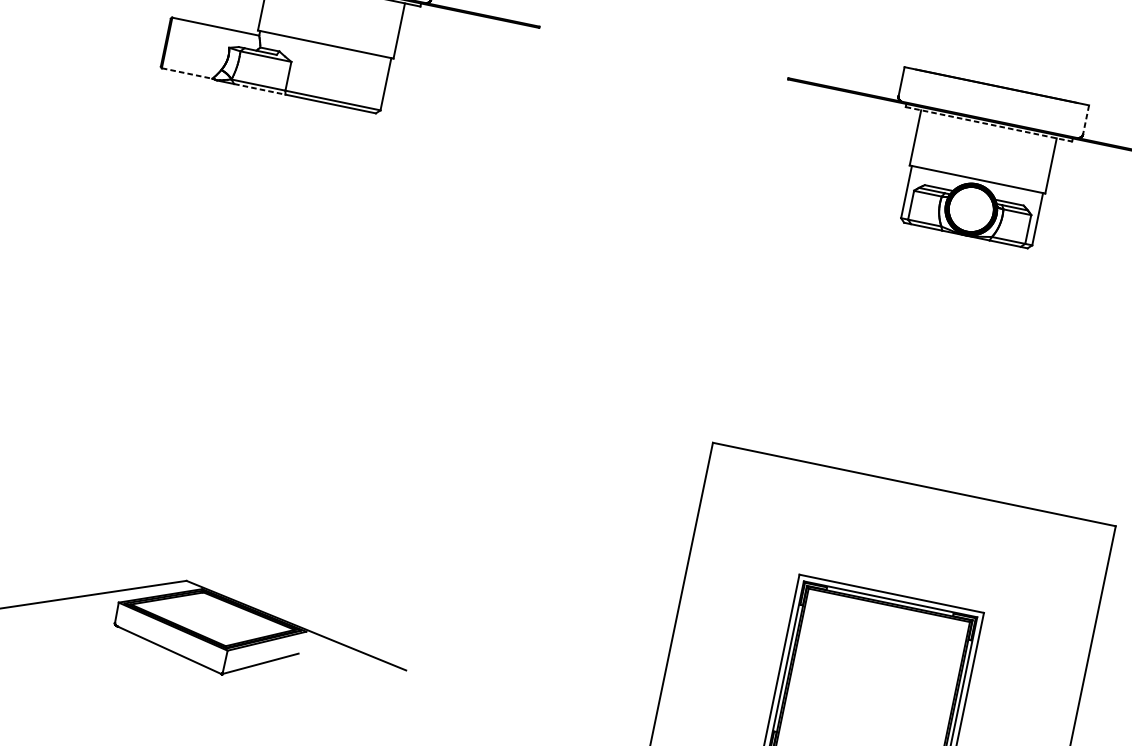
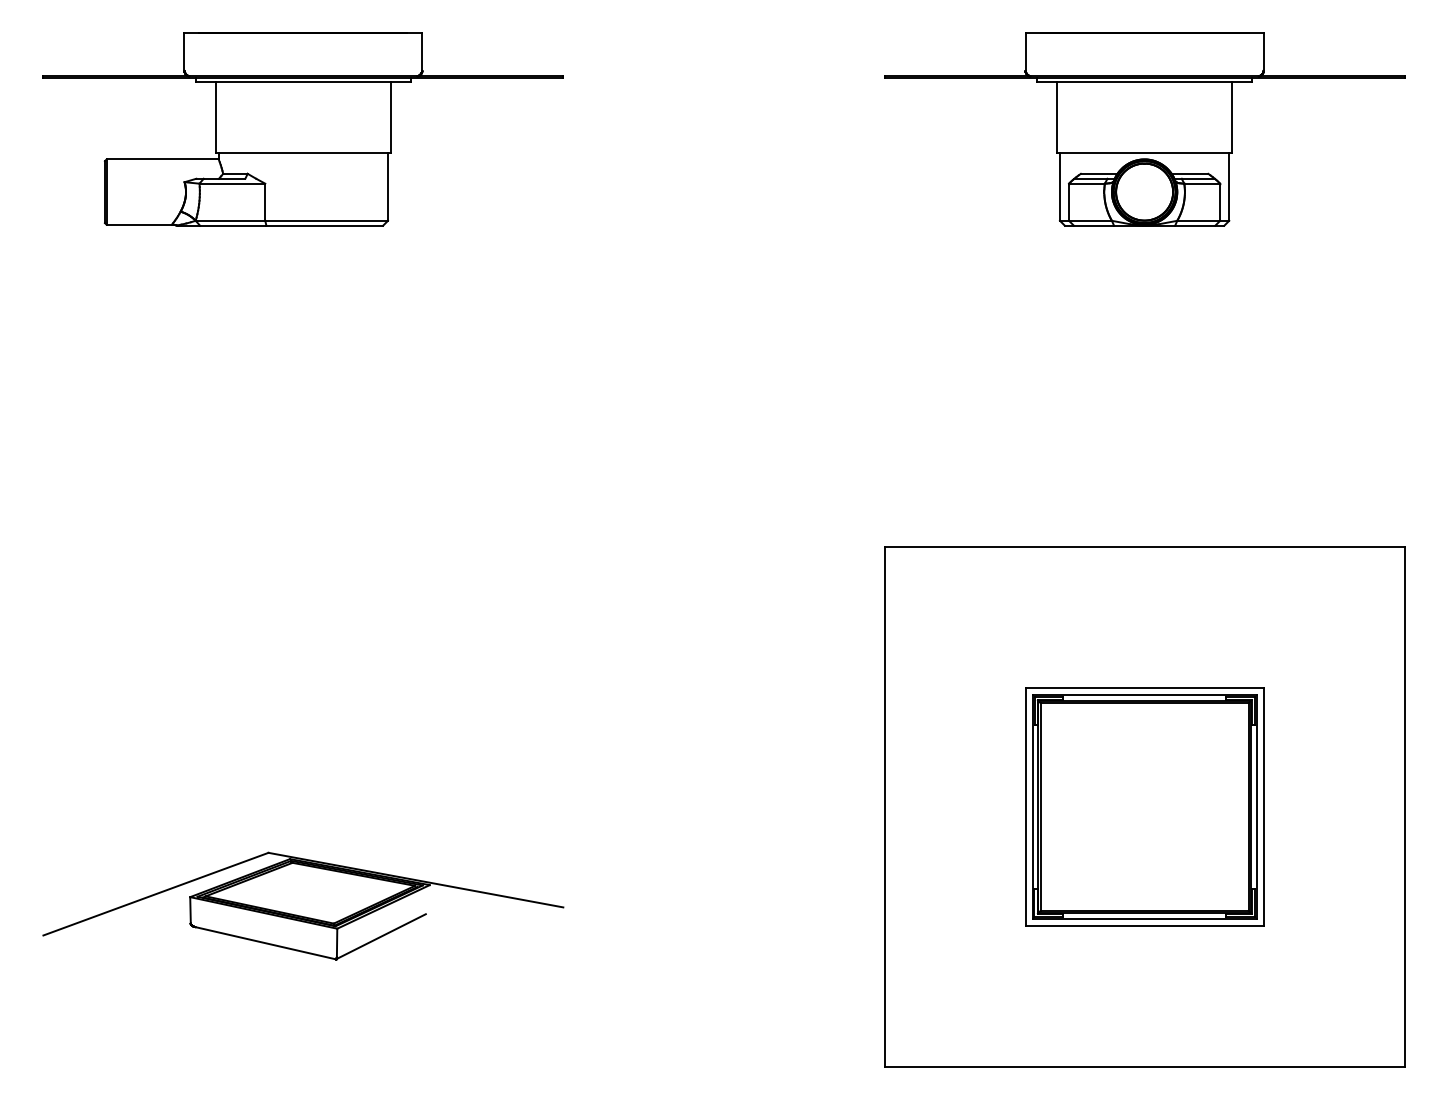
line: (187, 73) -> (139, 224), dashed -> solid
line: (260, 89) -> (233, 225), dashed -> solid
line: (1085, 119) -> (1263, 51), dashed -> solid
line: (989, 124) -> (1145, 82), dashed -> solid

